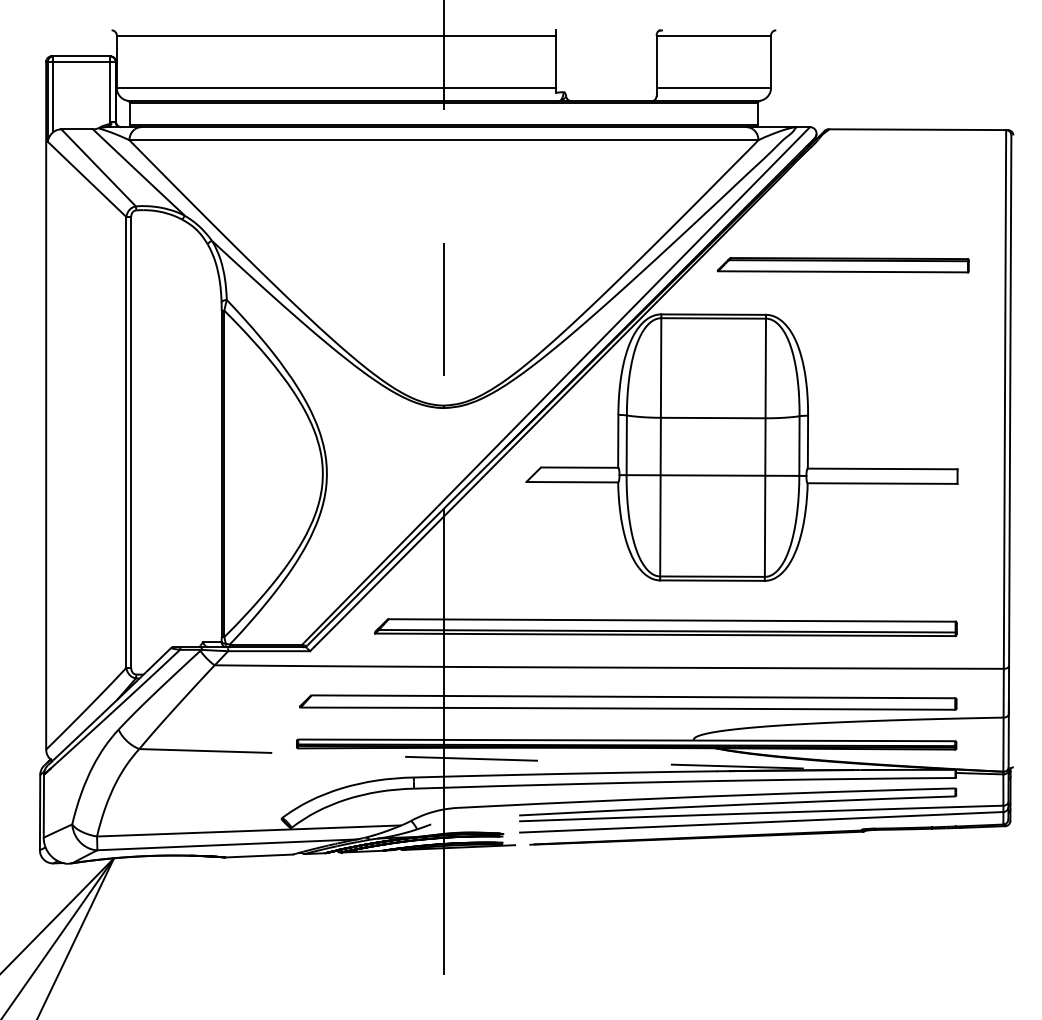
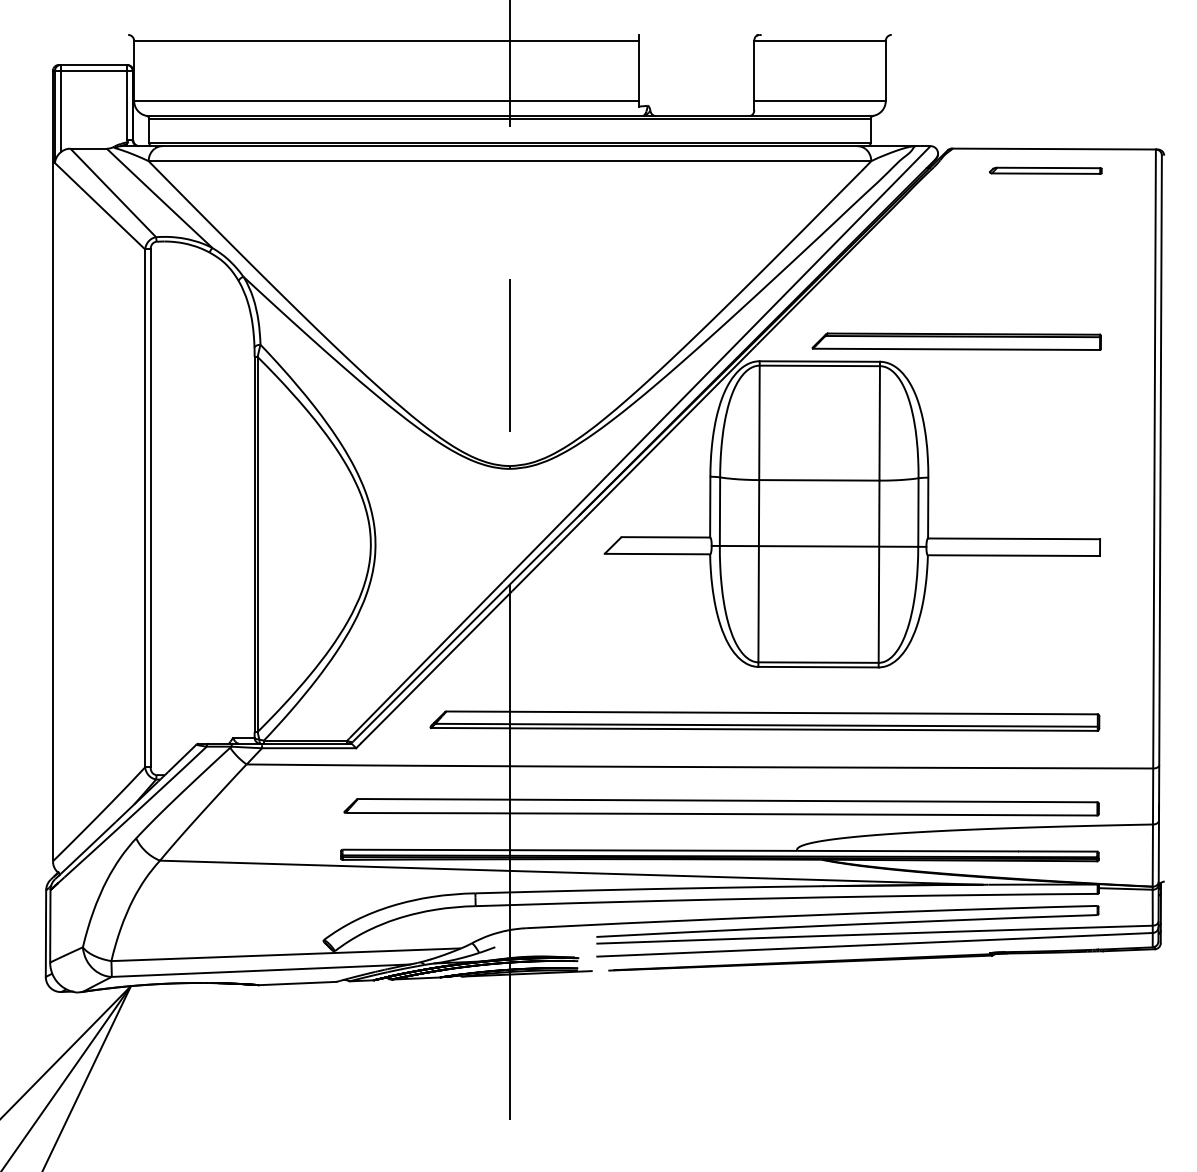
part: (910, 148) -> (1045, 170), added
part: (843, 264) -> (956, 341), moved
line: (497, 759) -> (571, 872), dashed -> solid

